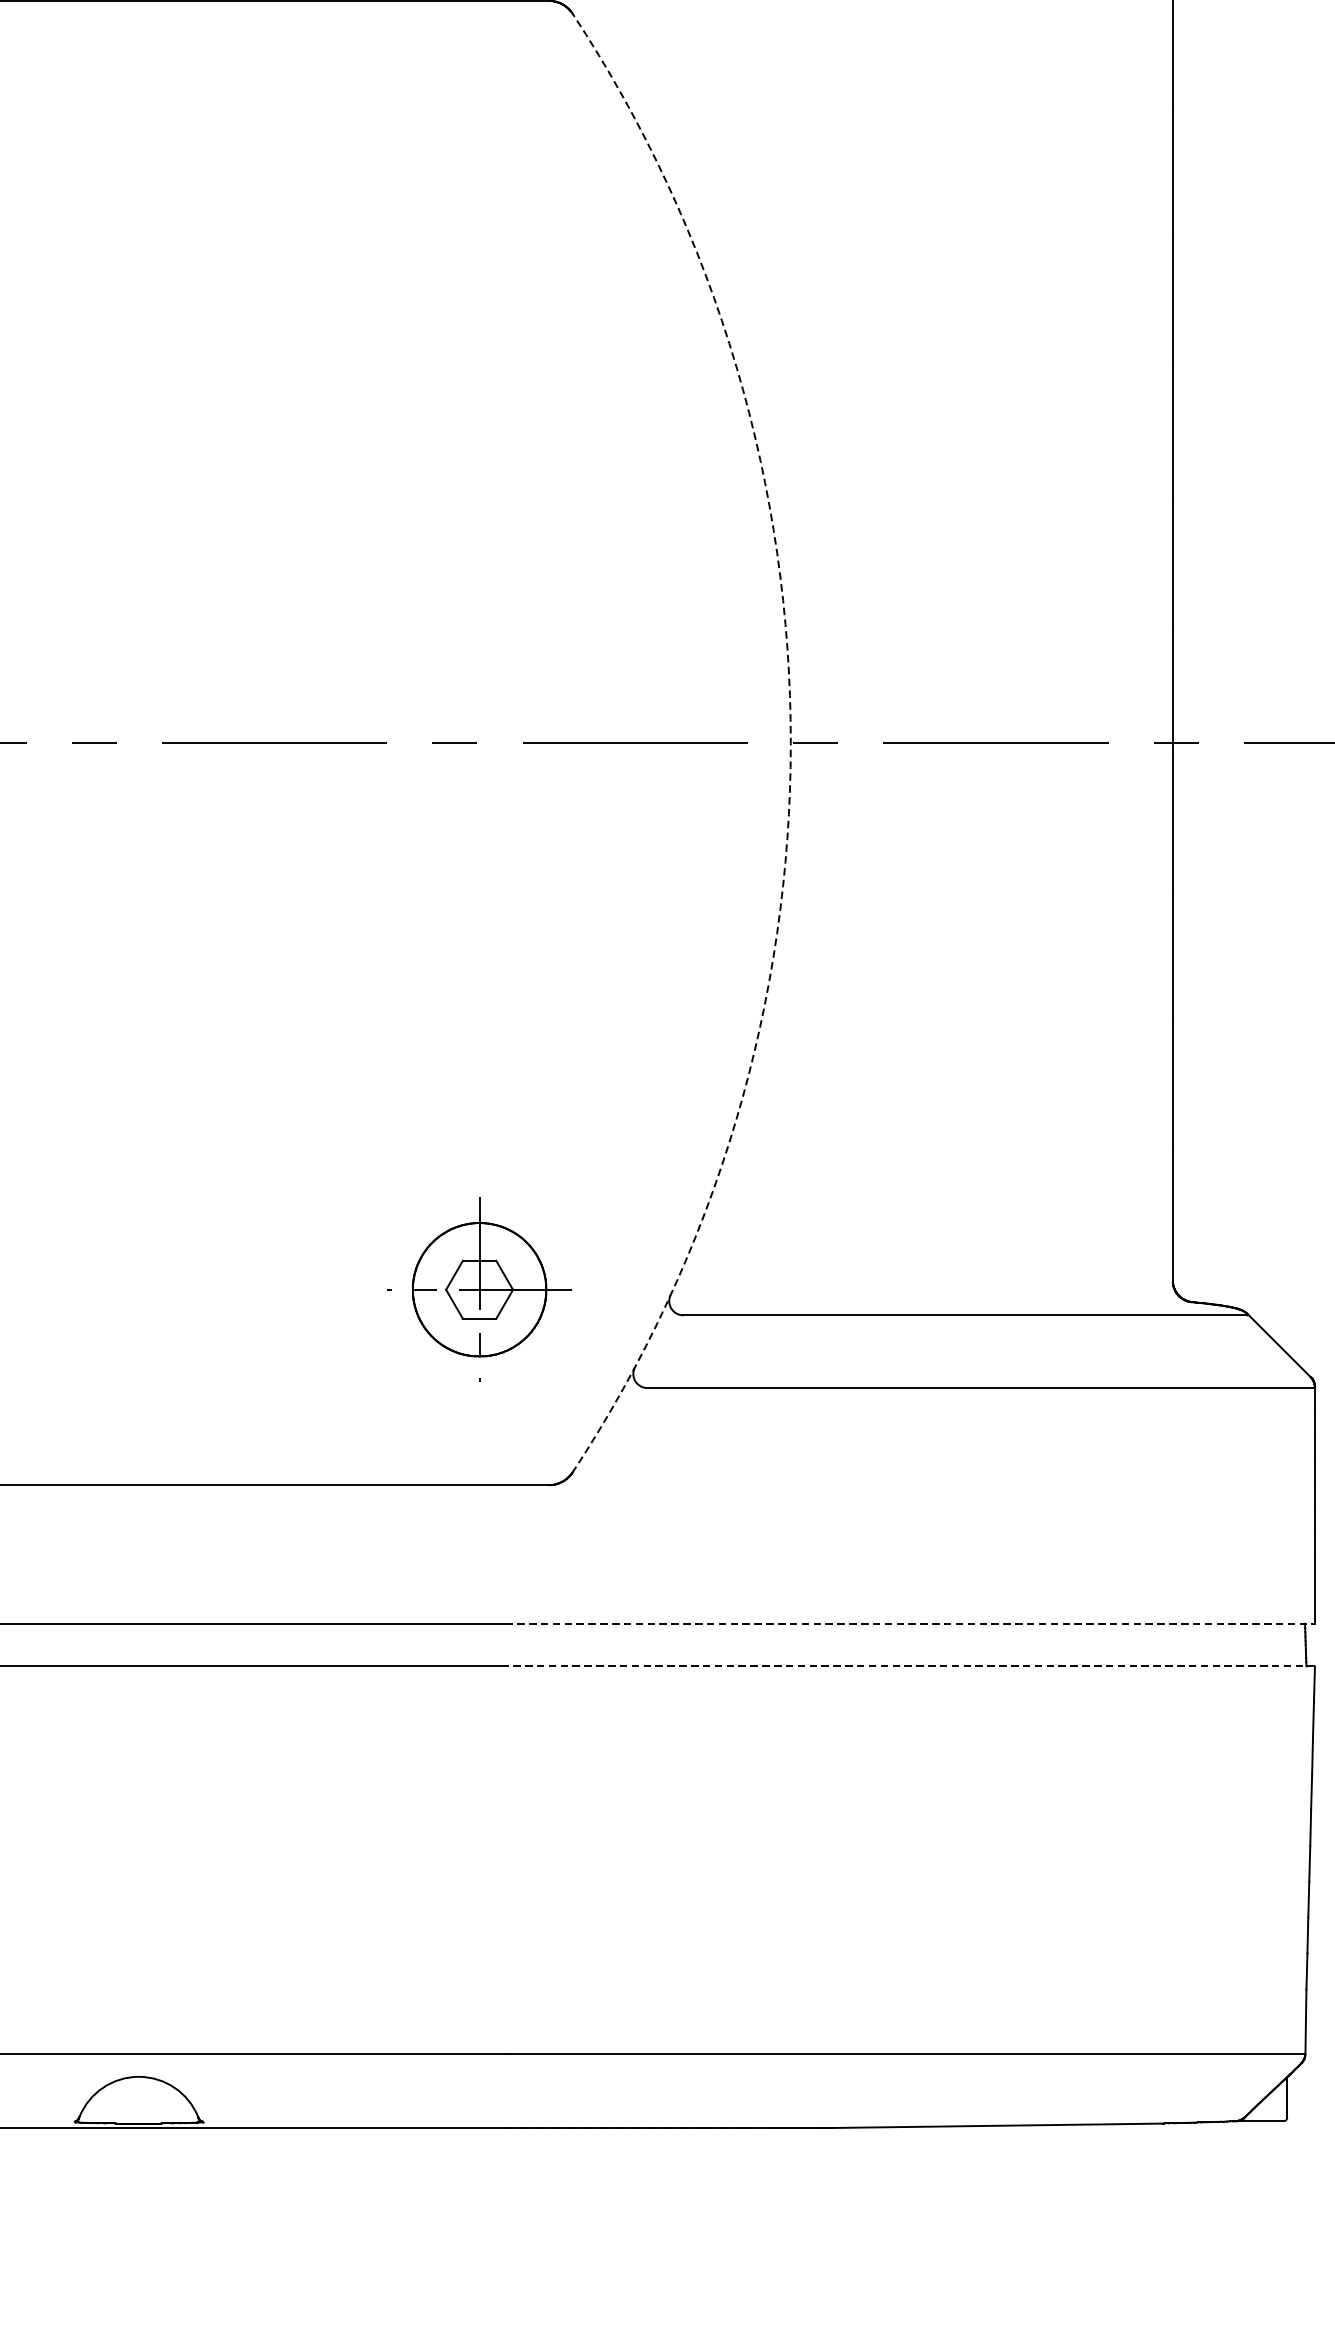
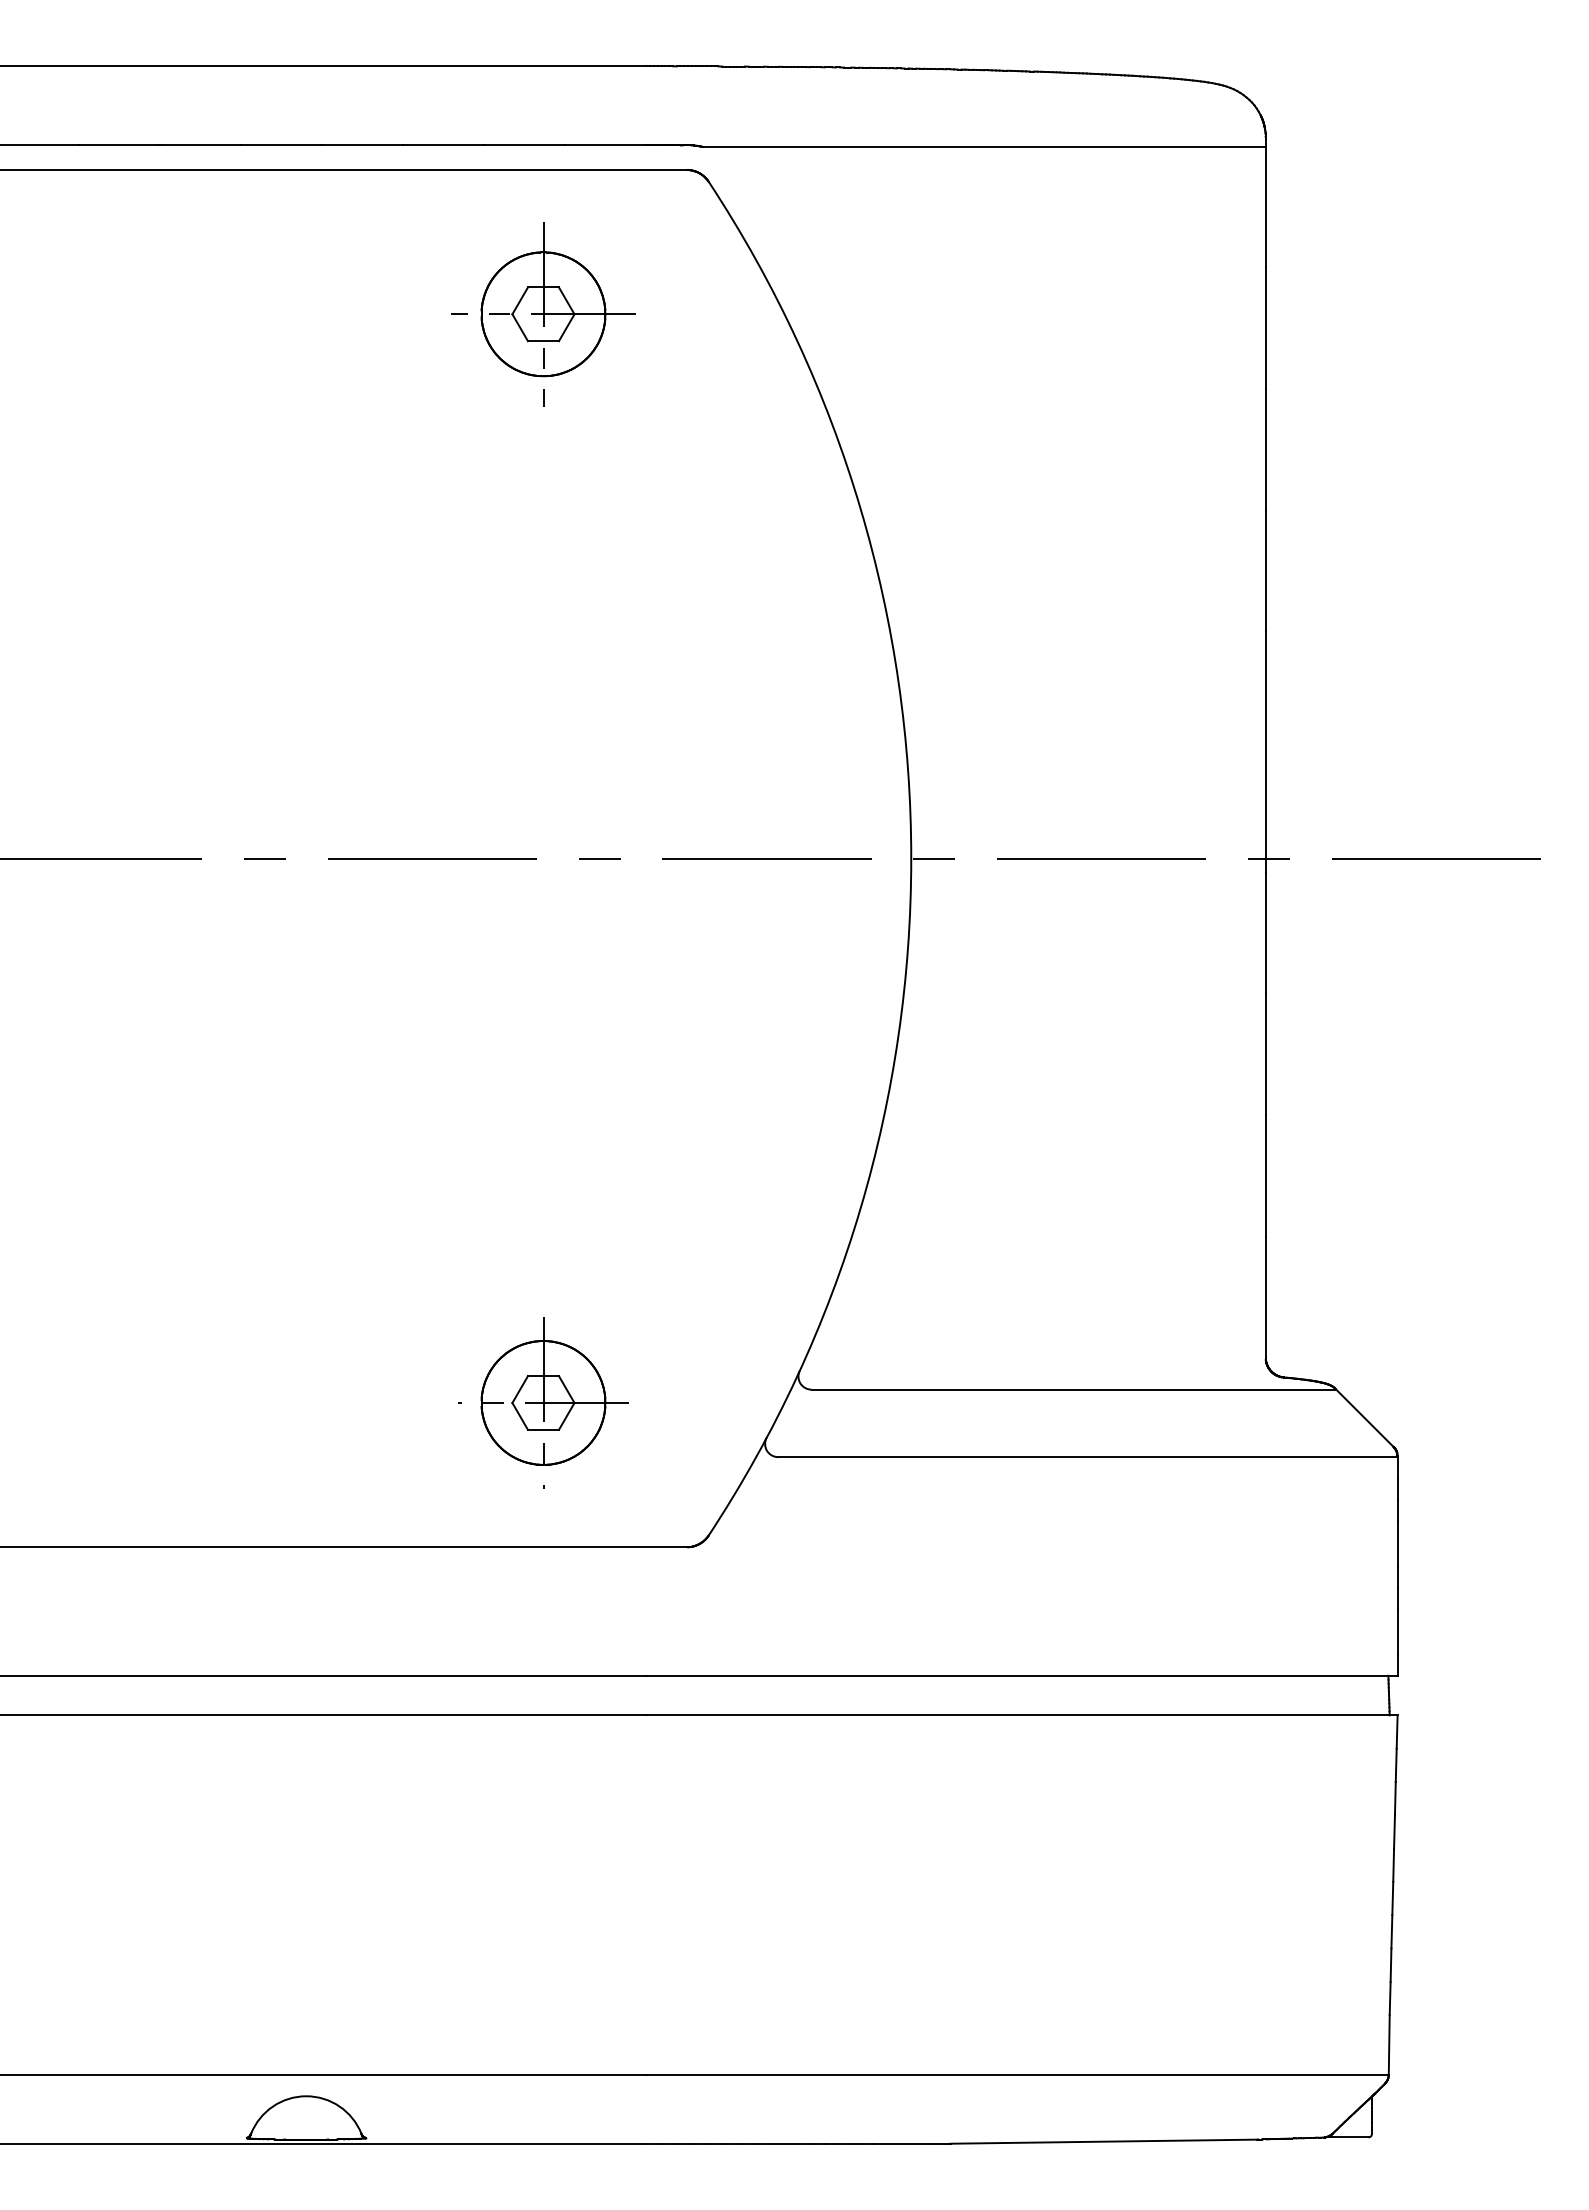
part: (394, 156) -> (543, 314), added
arc: (791, 742) -> (911, 858), dashed -> solid
part: (479, 1289) -> (543, 1402), moved
line: (909, 1623) -> (1021, 1675), dashed -> solid
line: (909, 1666) -> (1021, 1715), dashed -> solid

